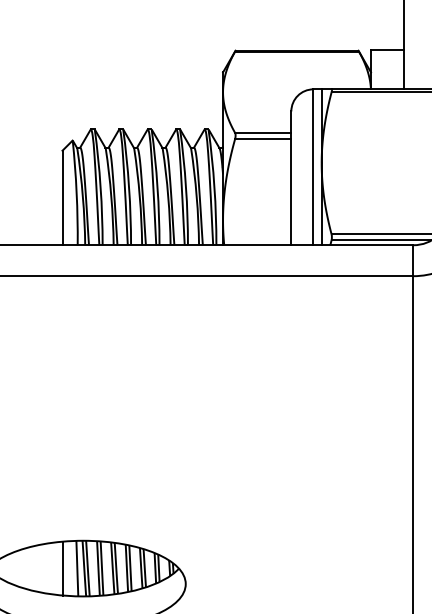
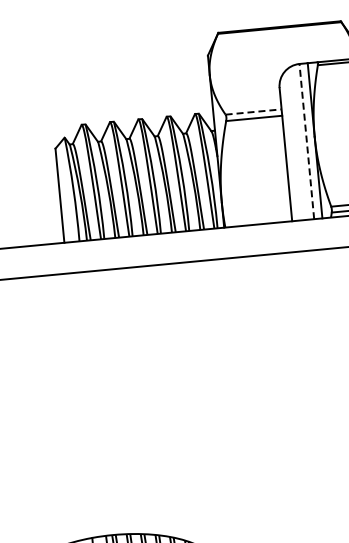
line: (263, 132) -> (253, 111), solid -> dashed
line: (313, 167) -> (306, 141), solid -> dashed

